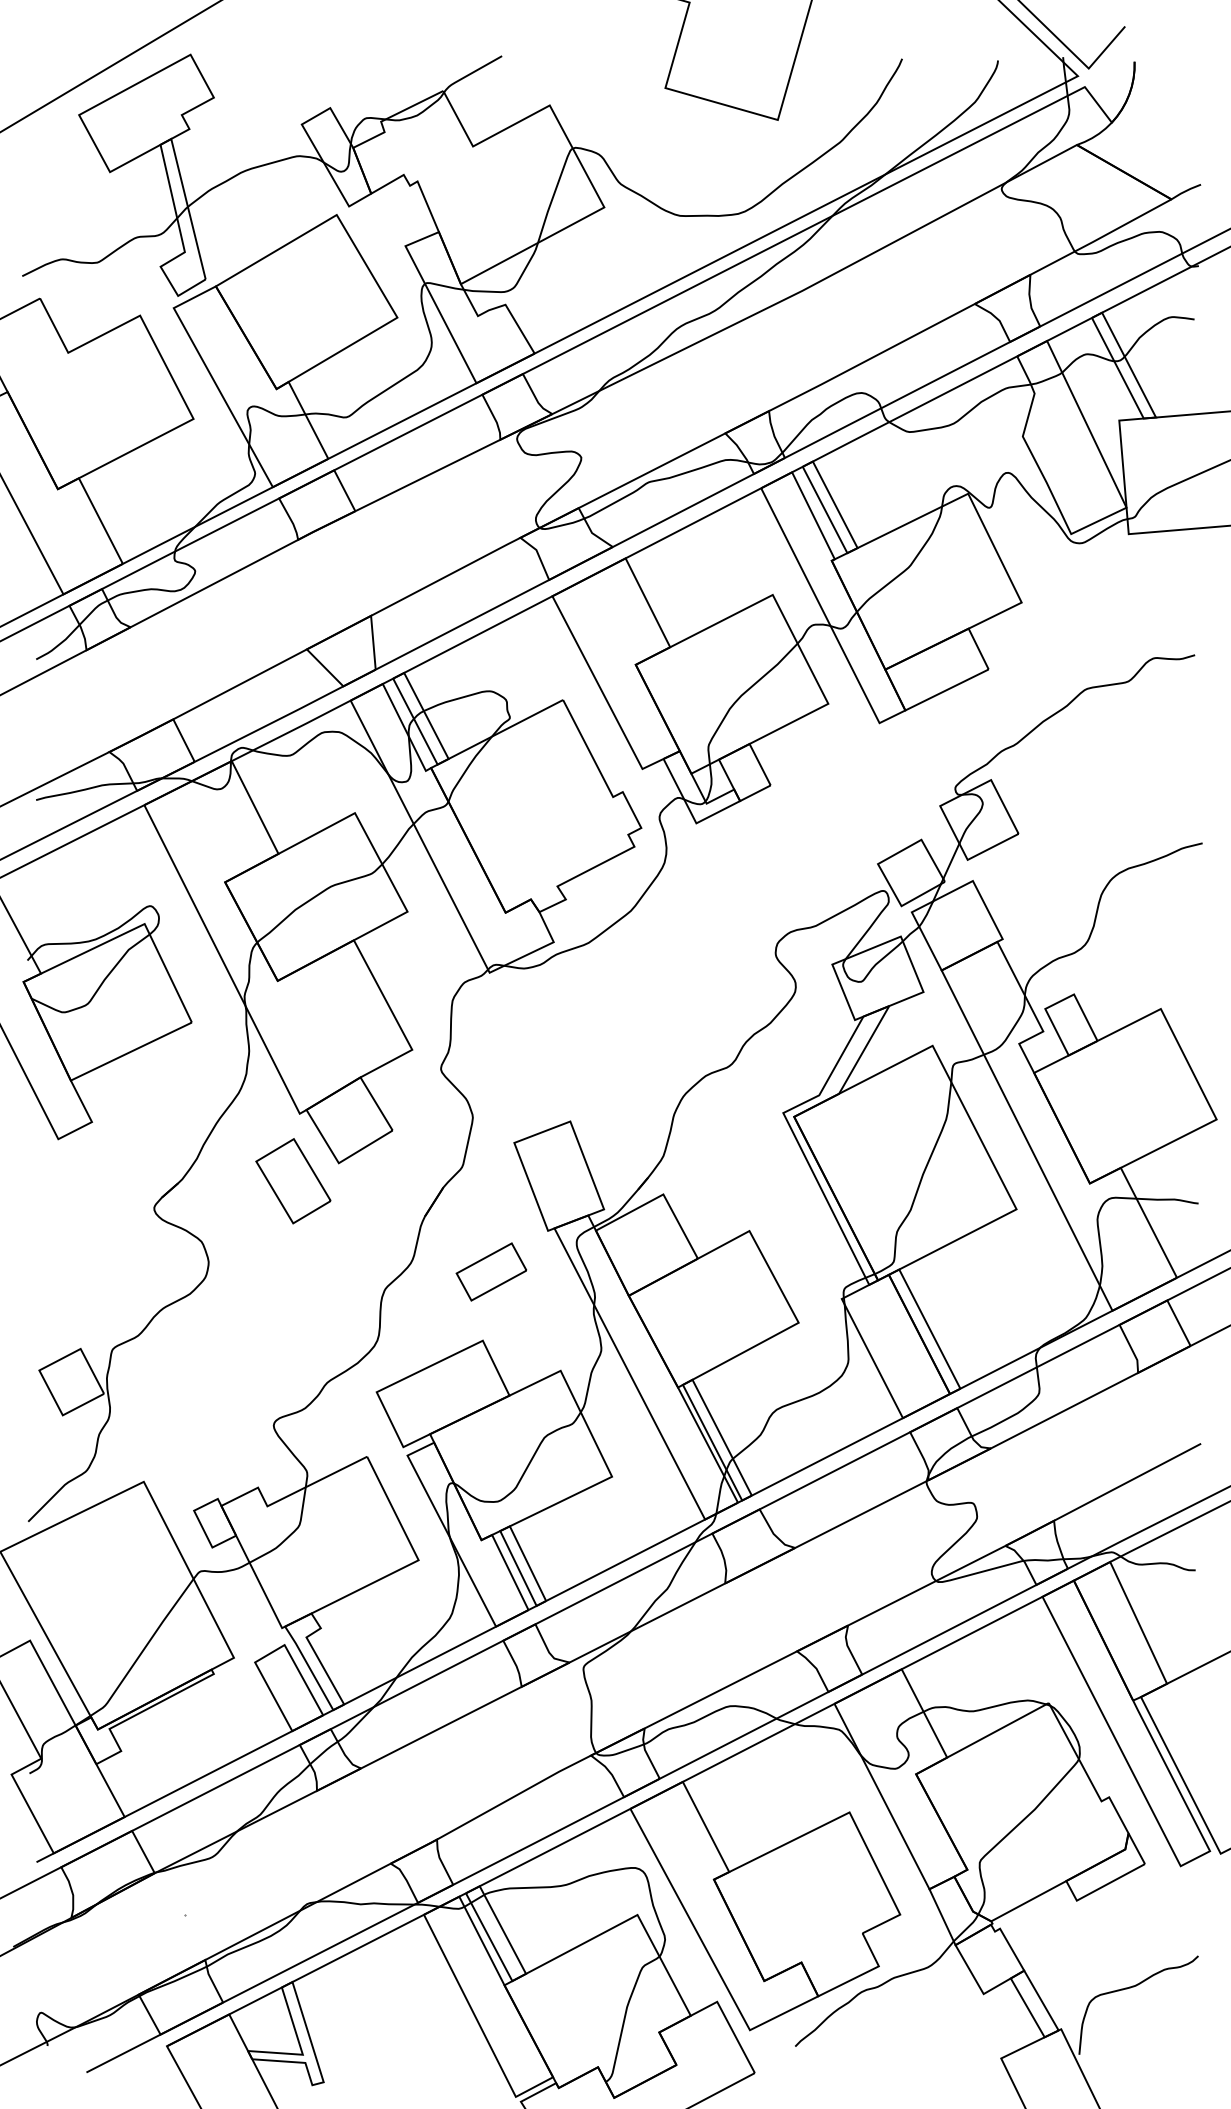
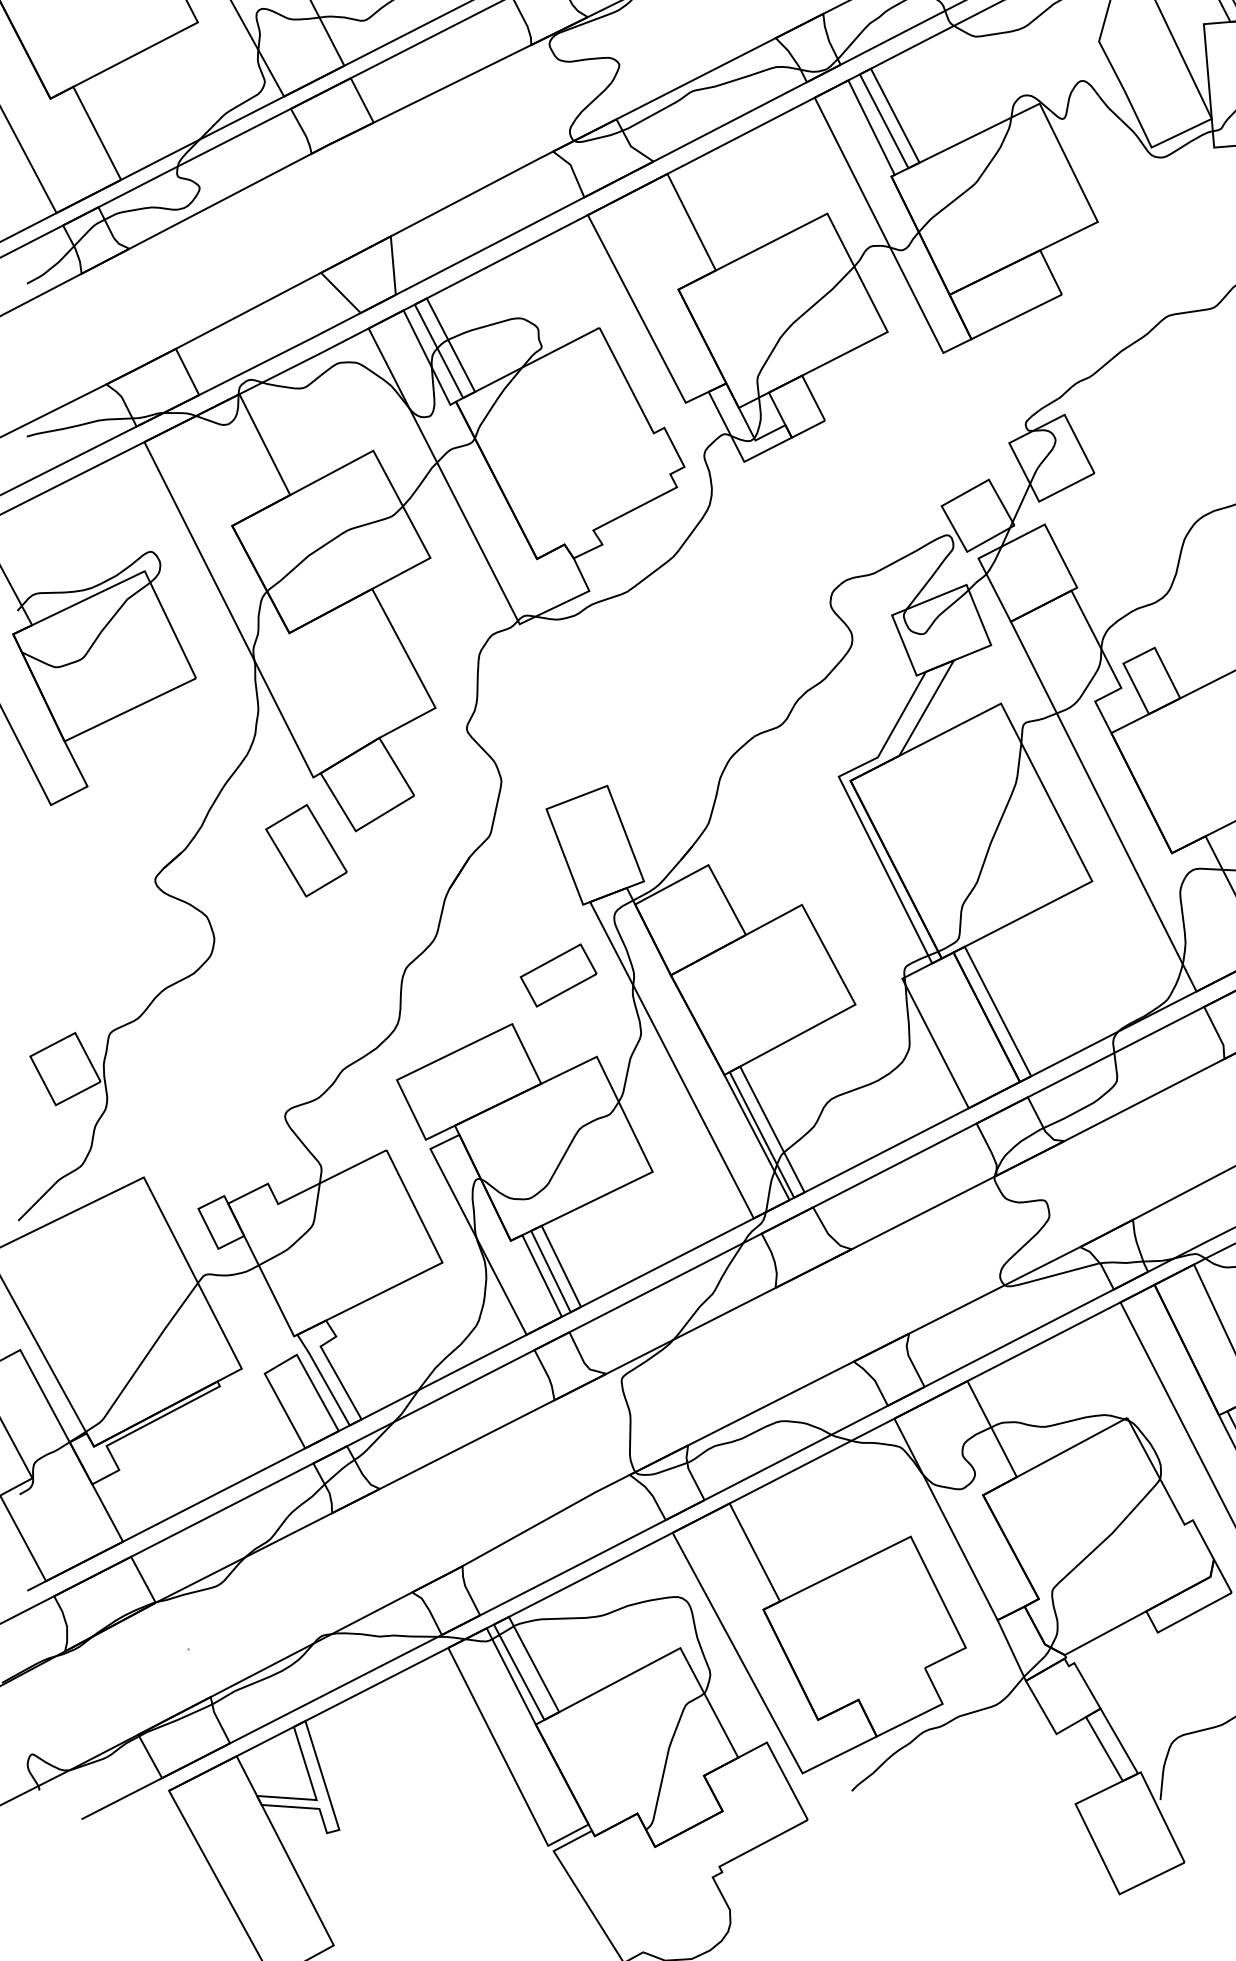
part: (491, 1271) -> (558, 974), moved

